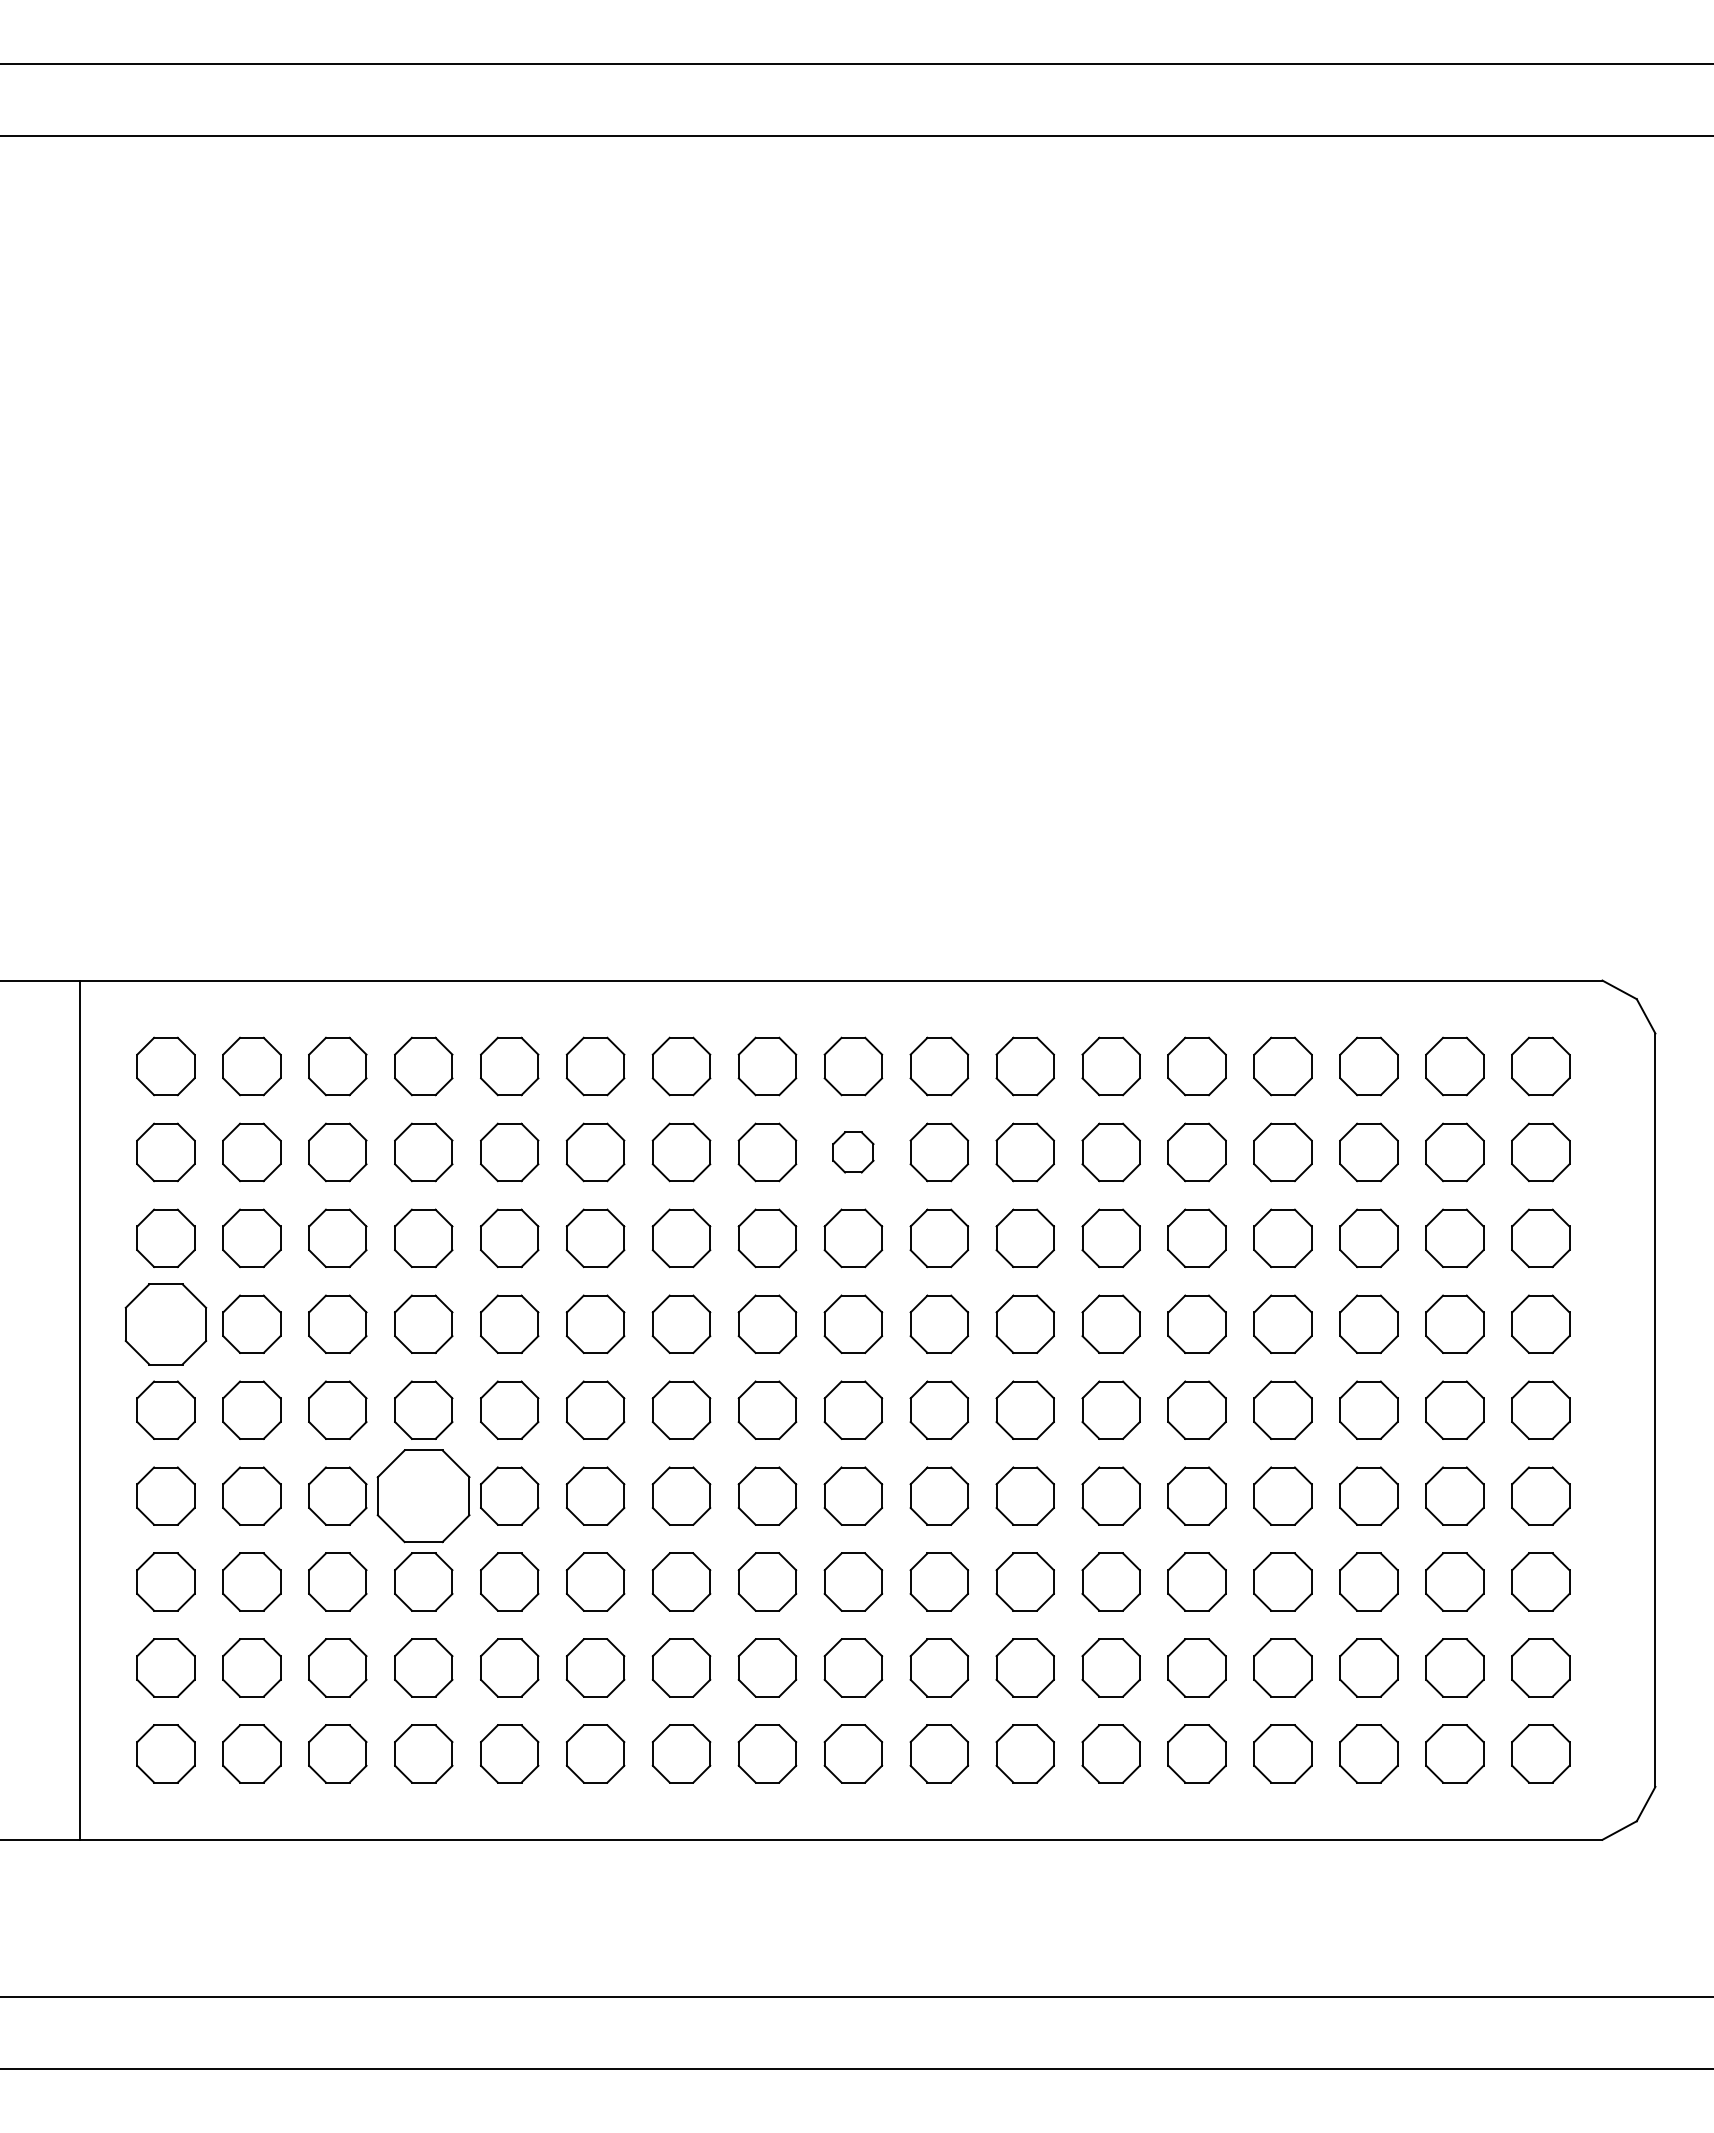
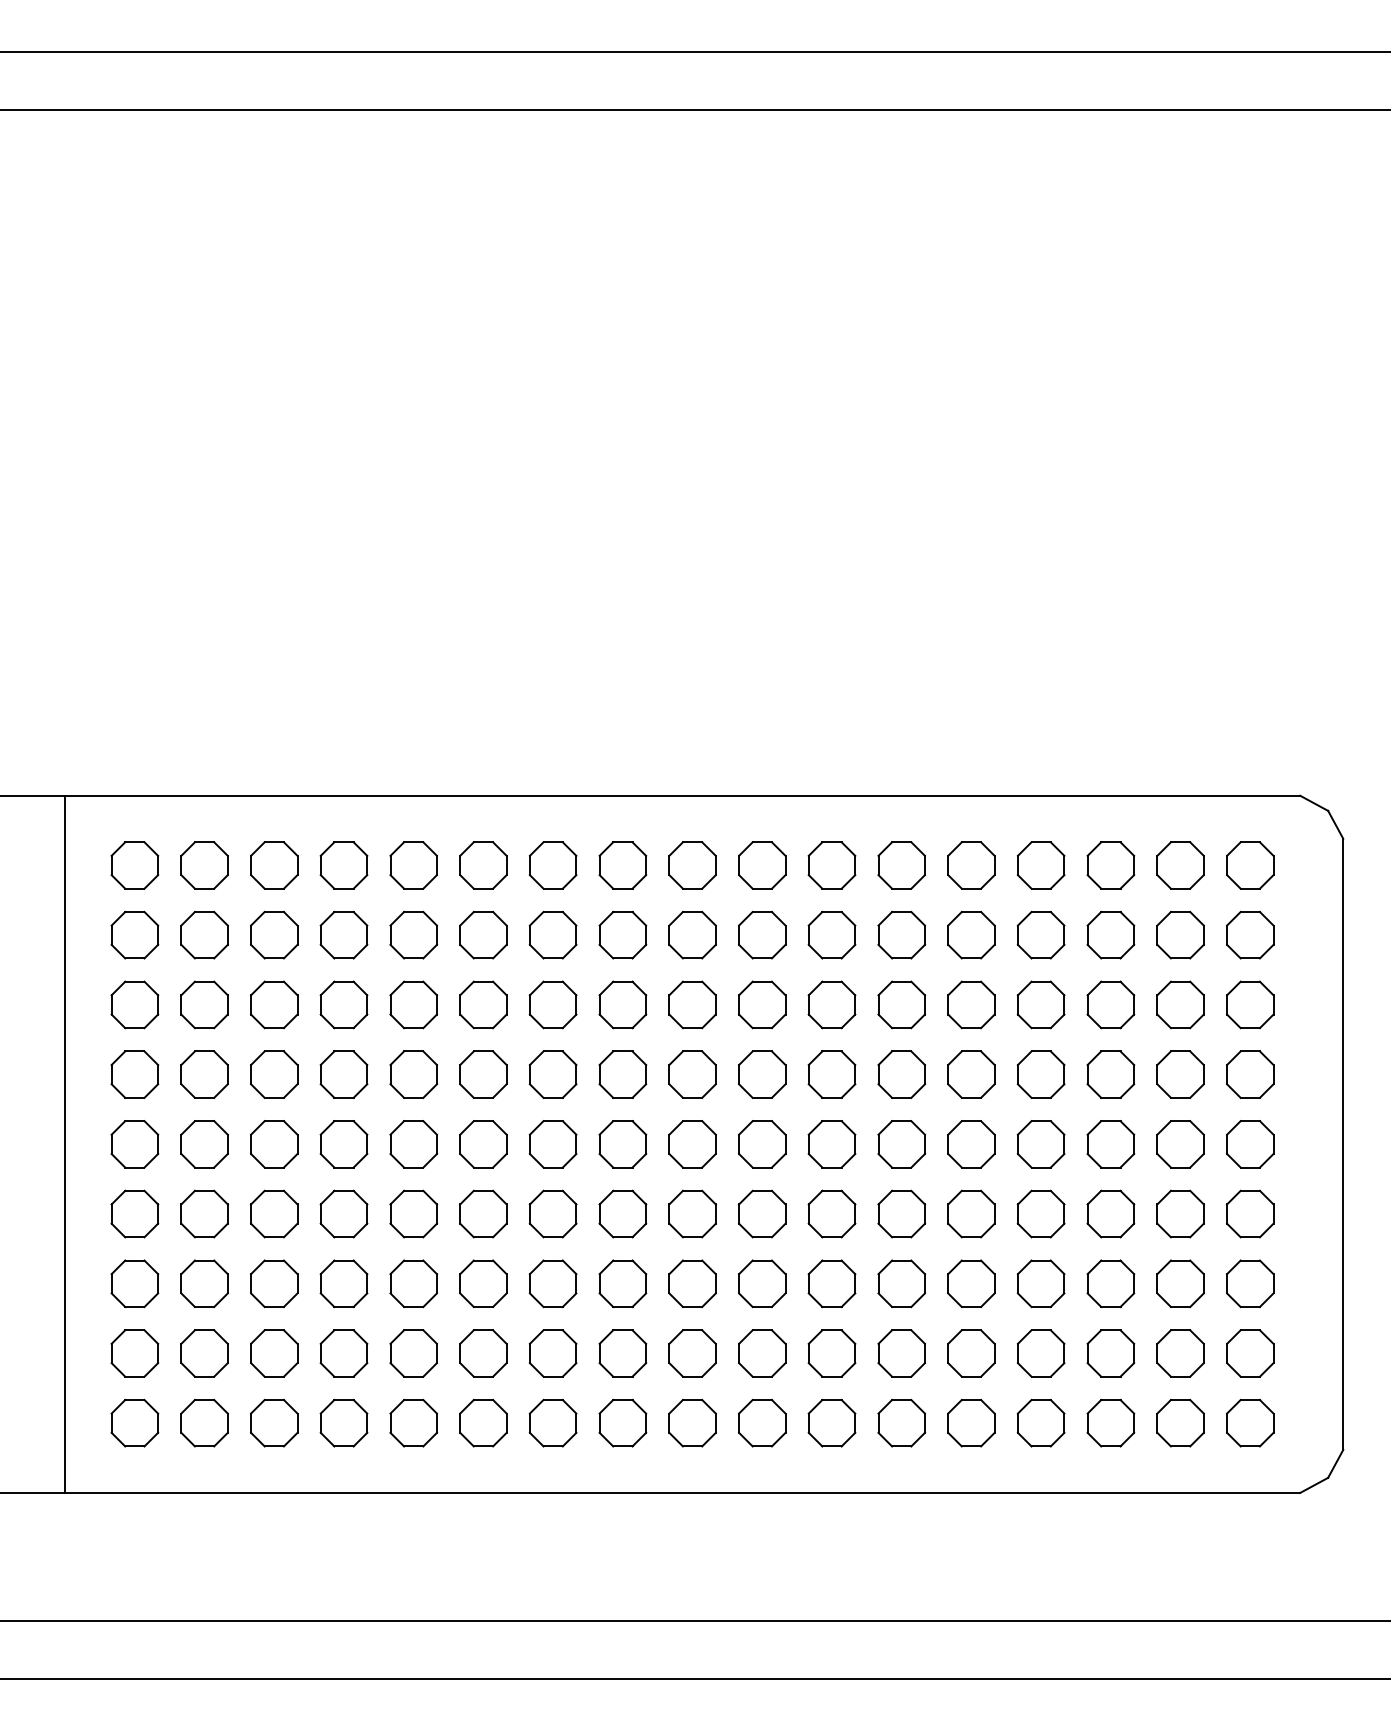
part: (853, 1152) -> (692, 935), size x1.43
part: (165, 1323) -> (134, 1074), size x0.71
part: (423, 1495) -> (343, 1213), size x0.62

